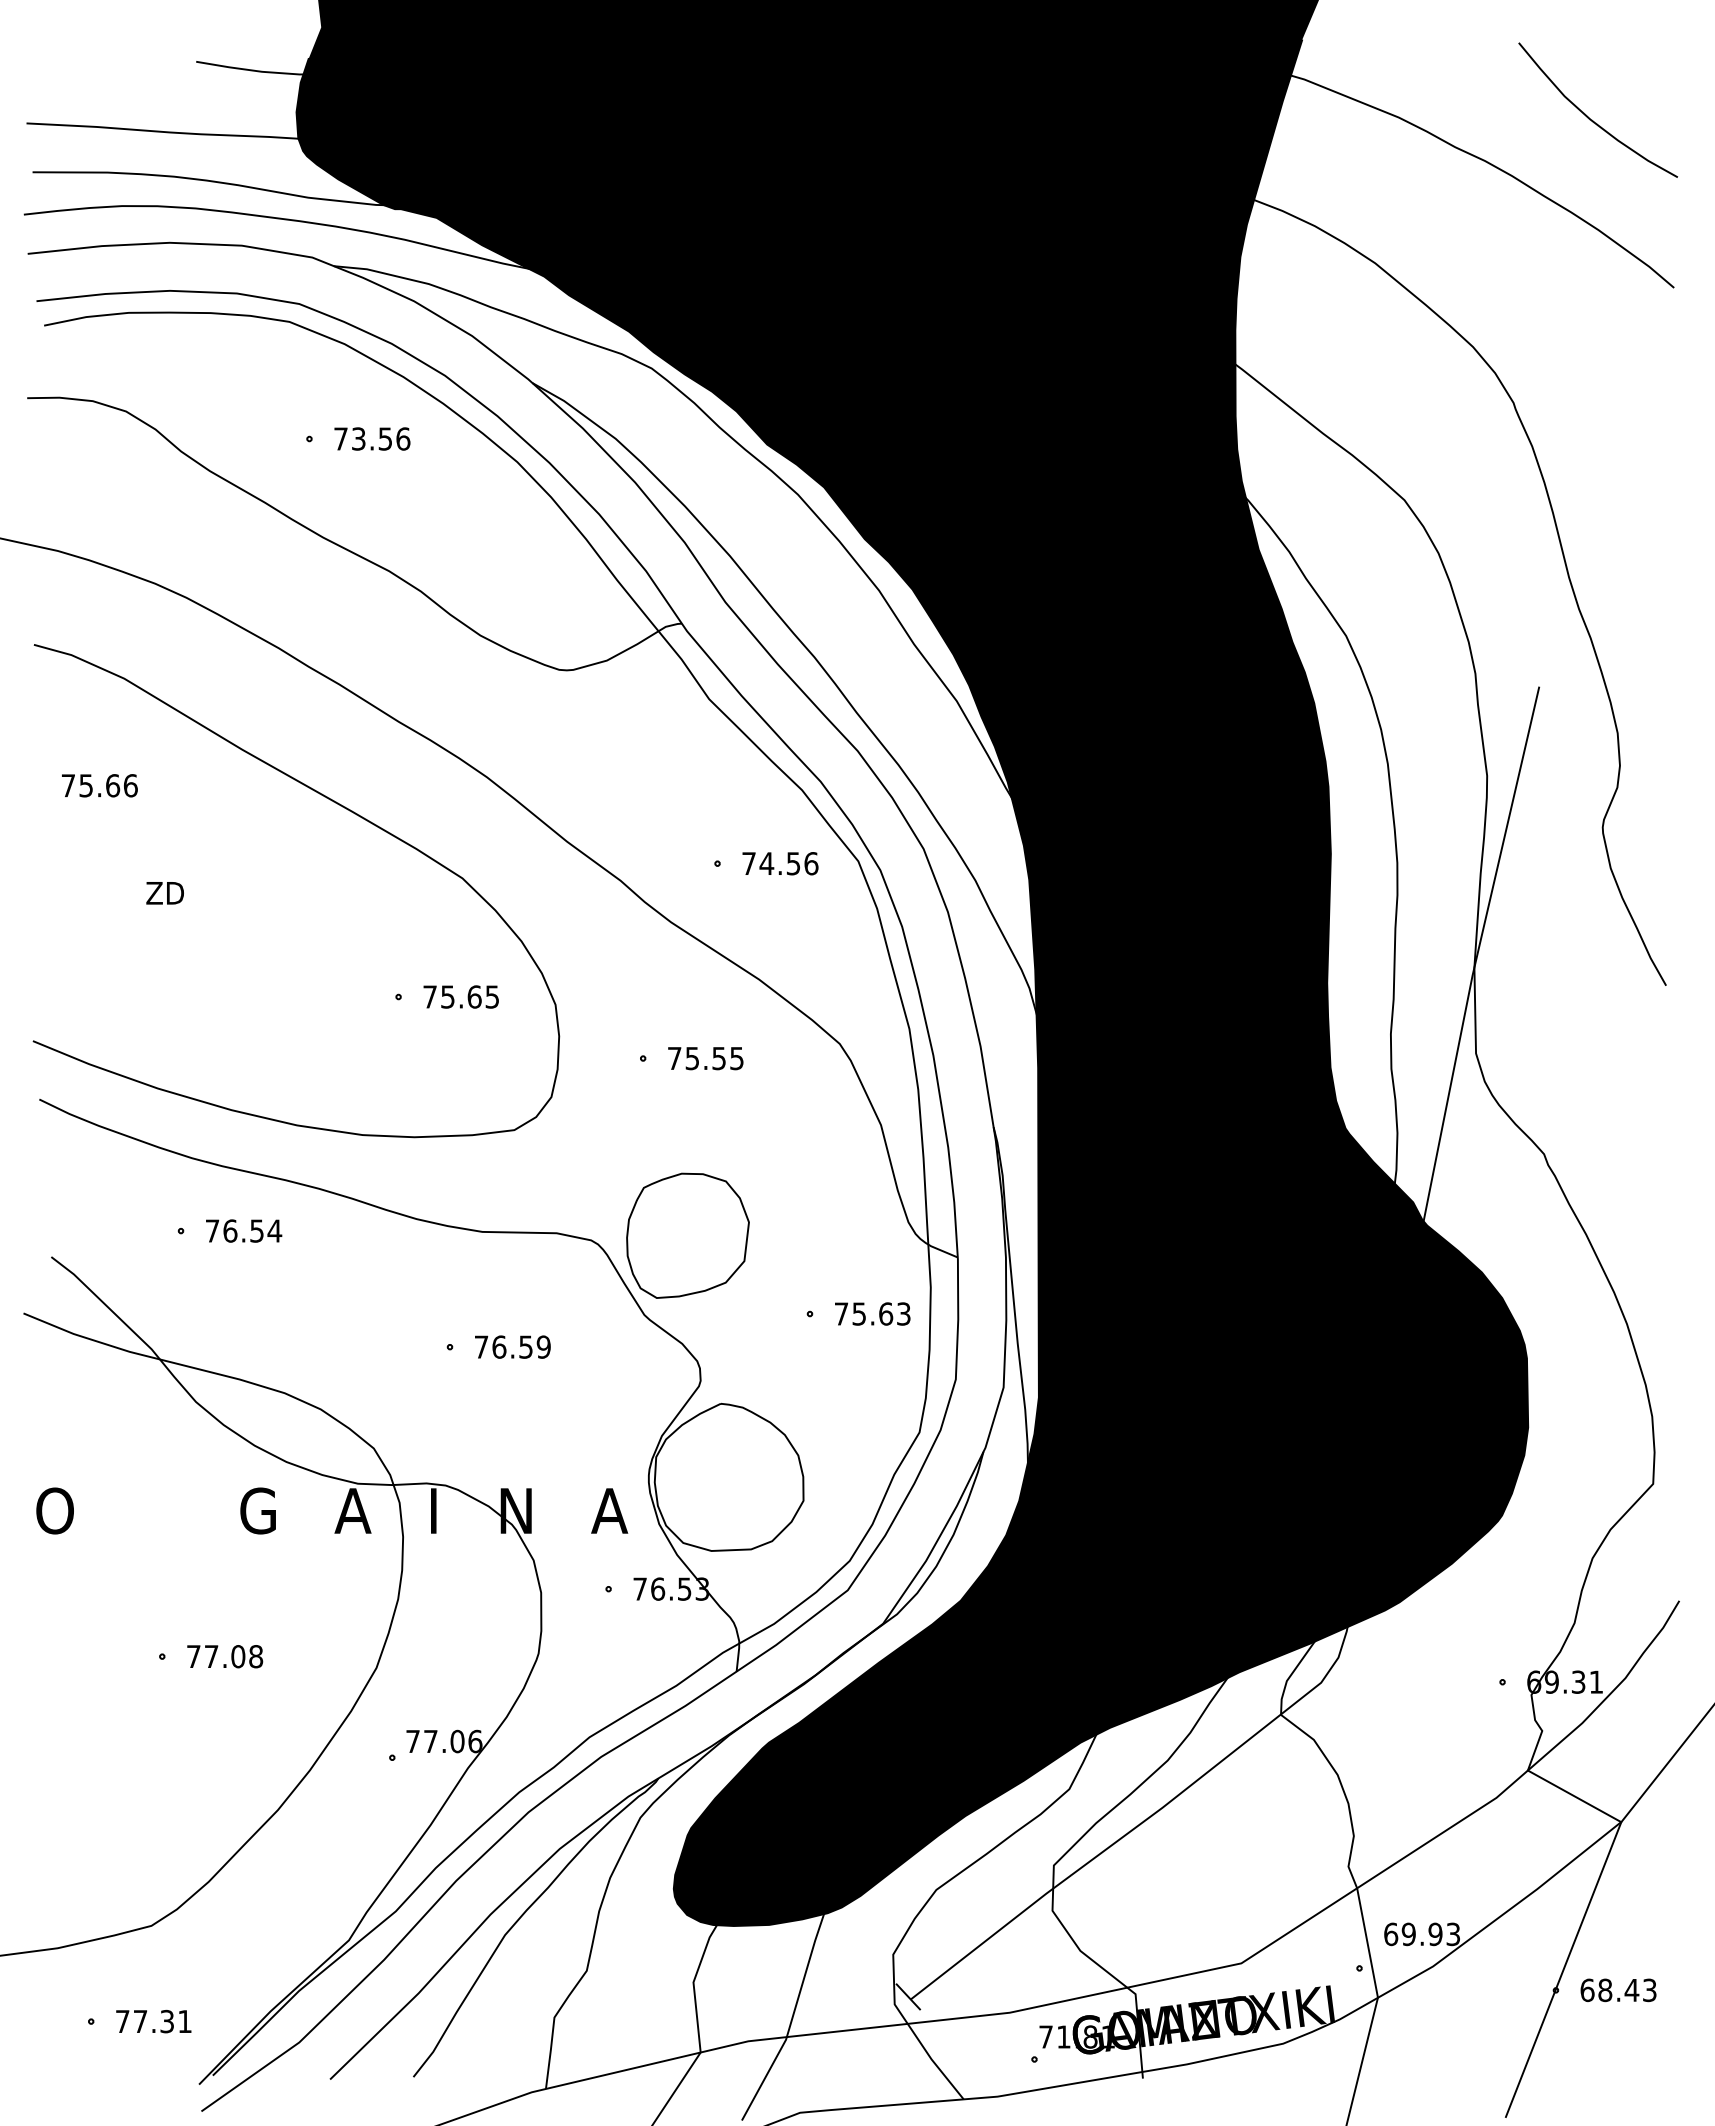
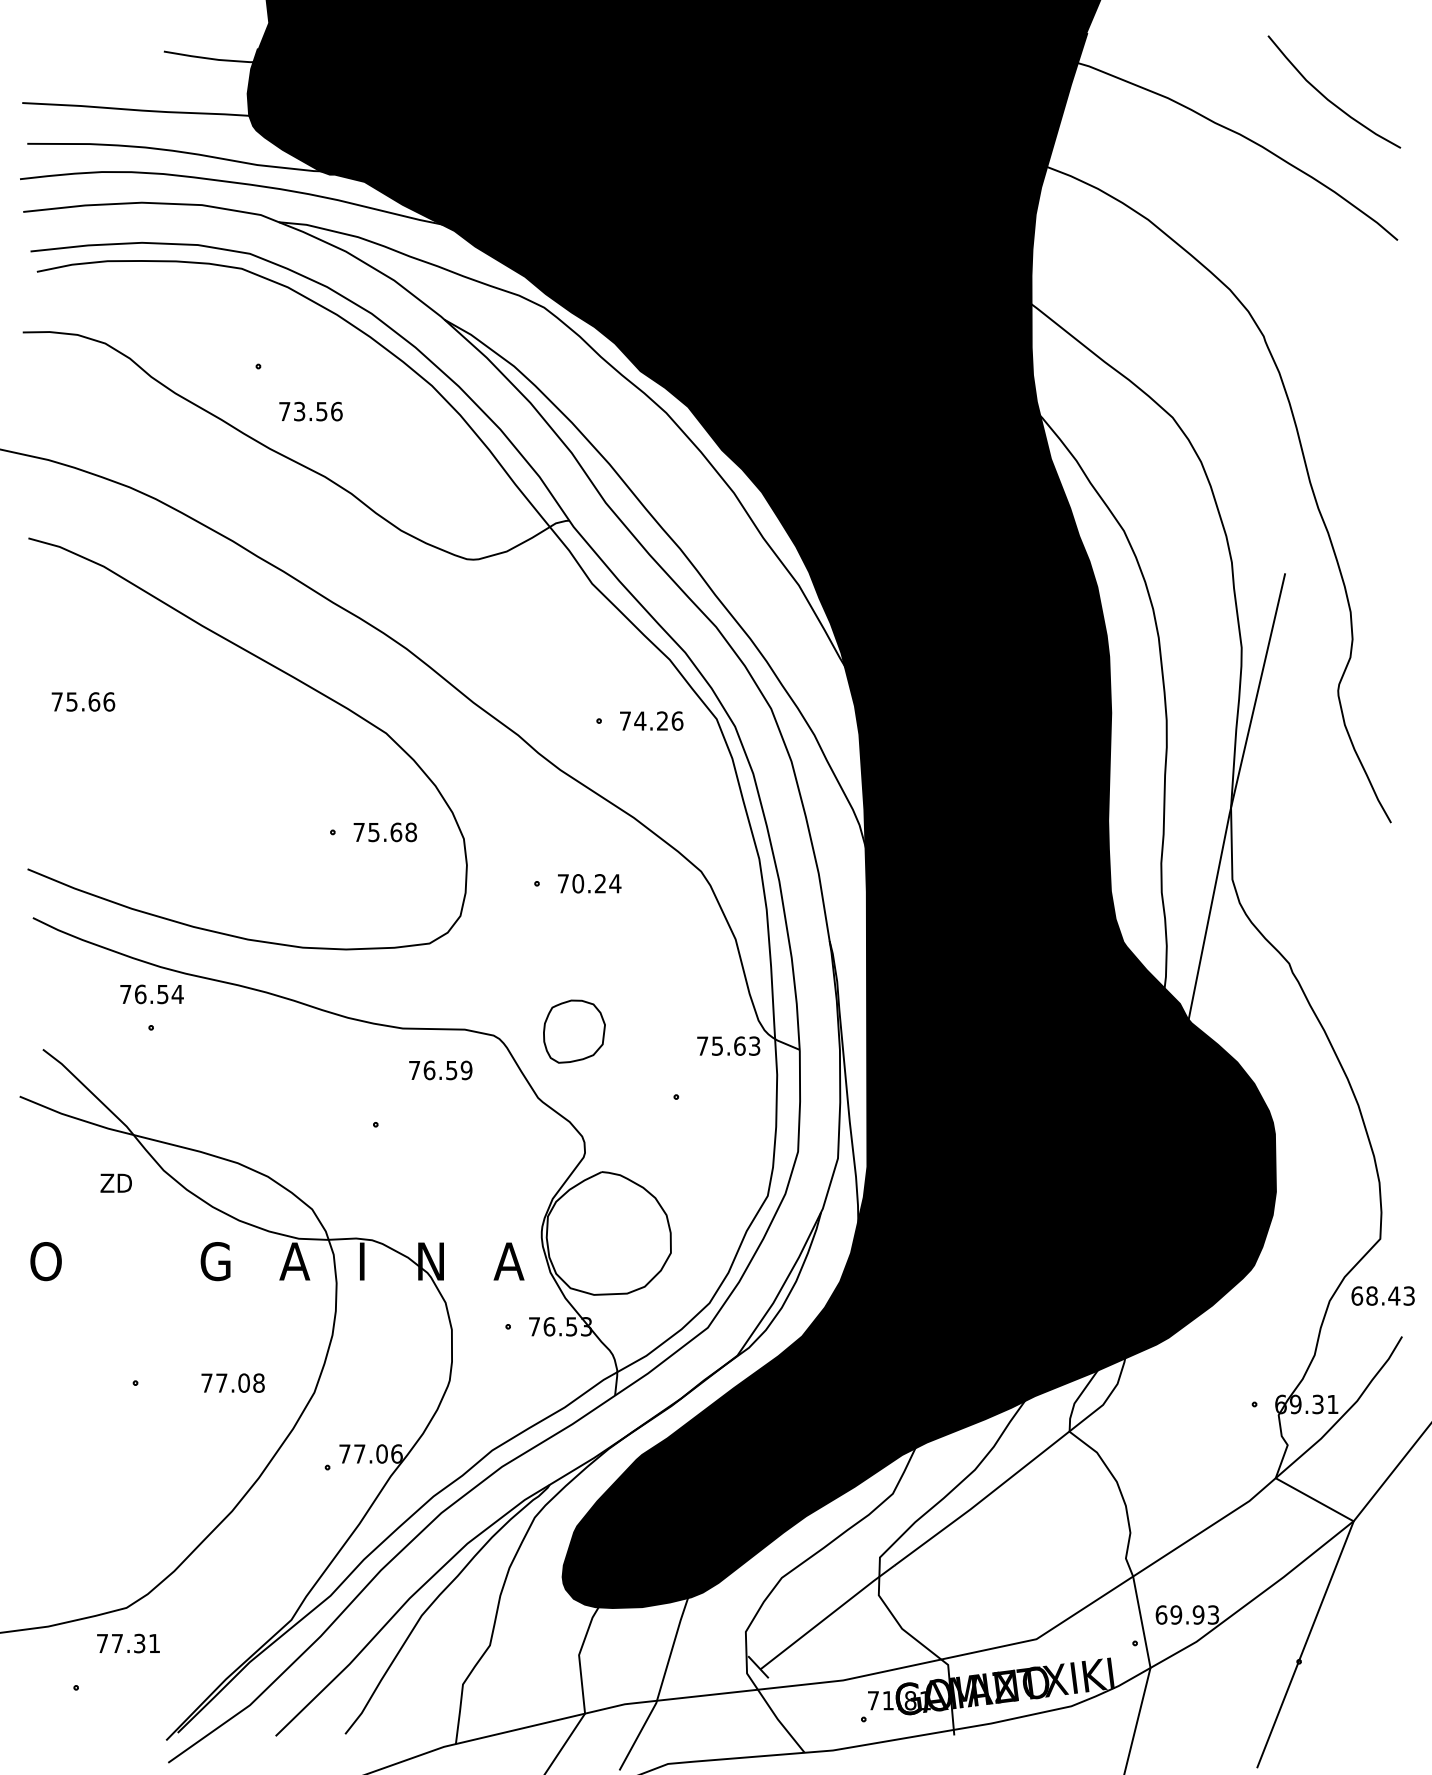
text: (372, 438) -> (311, 411), moved
text: (99, 785) -> (83, 701), moved
text: (793, 863) -> (662, 720), 74.56 -> 74.26
text: (164, 893) -> (115, 1183), moved
text: (492, 996) -> (411, 831), 75.65 -> 75.68
text: (714, 1058) -> (596, 883), 75.55 -> 70.24
text: (244, 1230) -> (152, 993), moved
part: (687, 1235) -> (574, 1031), size x0.6
text: (872, 1313) -> (728, 1045), moved
text: (512, 1346) -> (440, 1069), moved
text: (225, 1656) -> (233, 1383), moved
text: (1618, 1990) -> (1383, 1296), moved
text: (153, 2021) -> (128, 1643), moved

